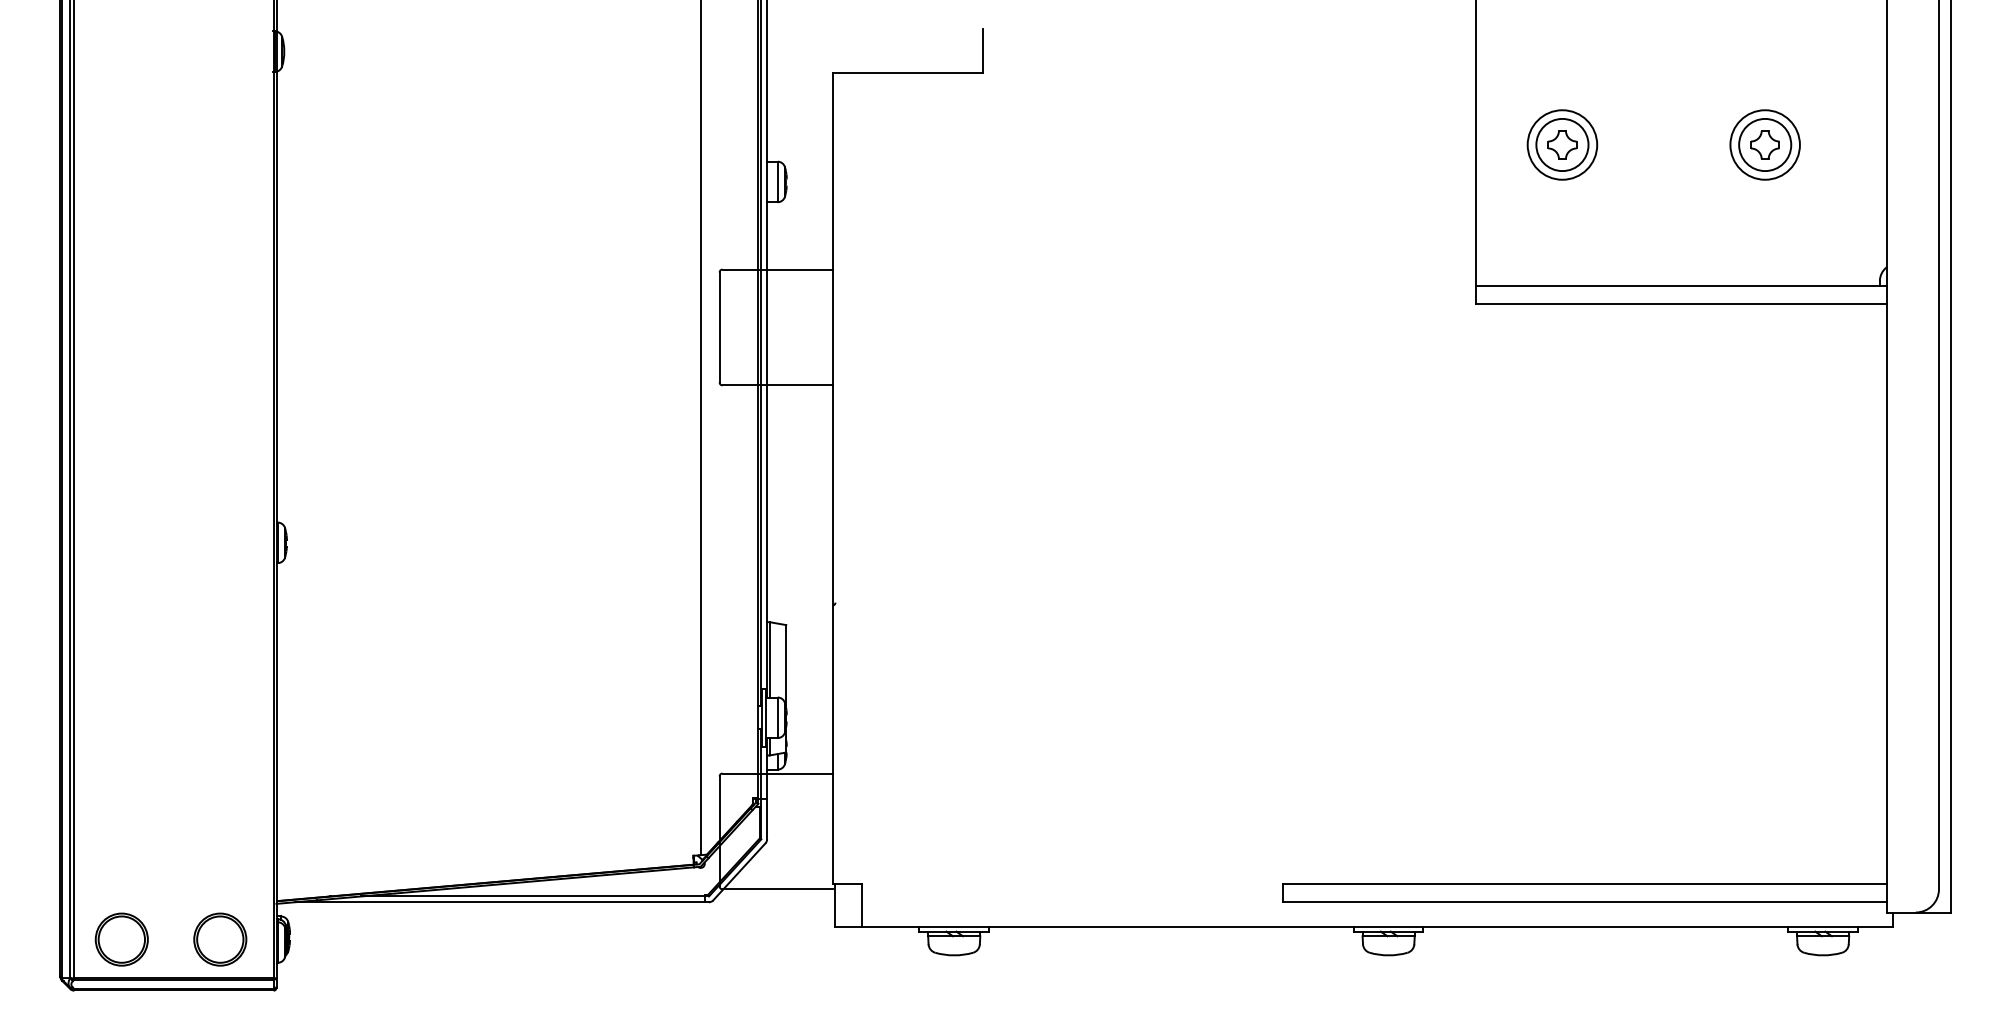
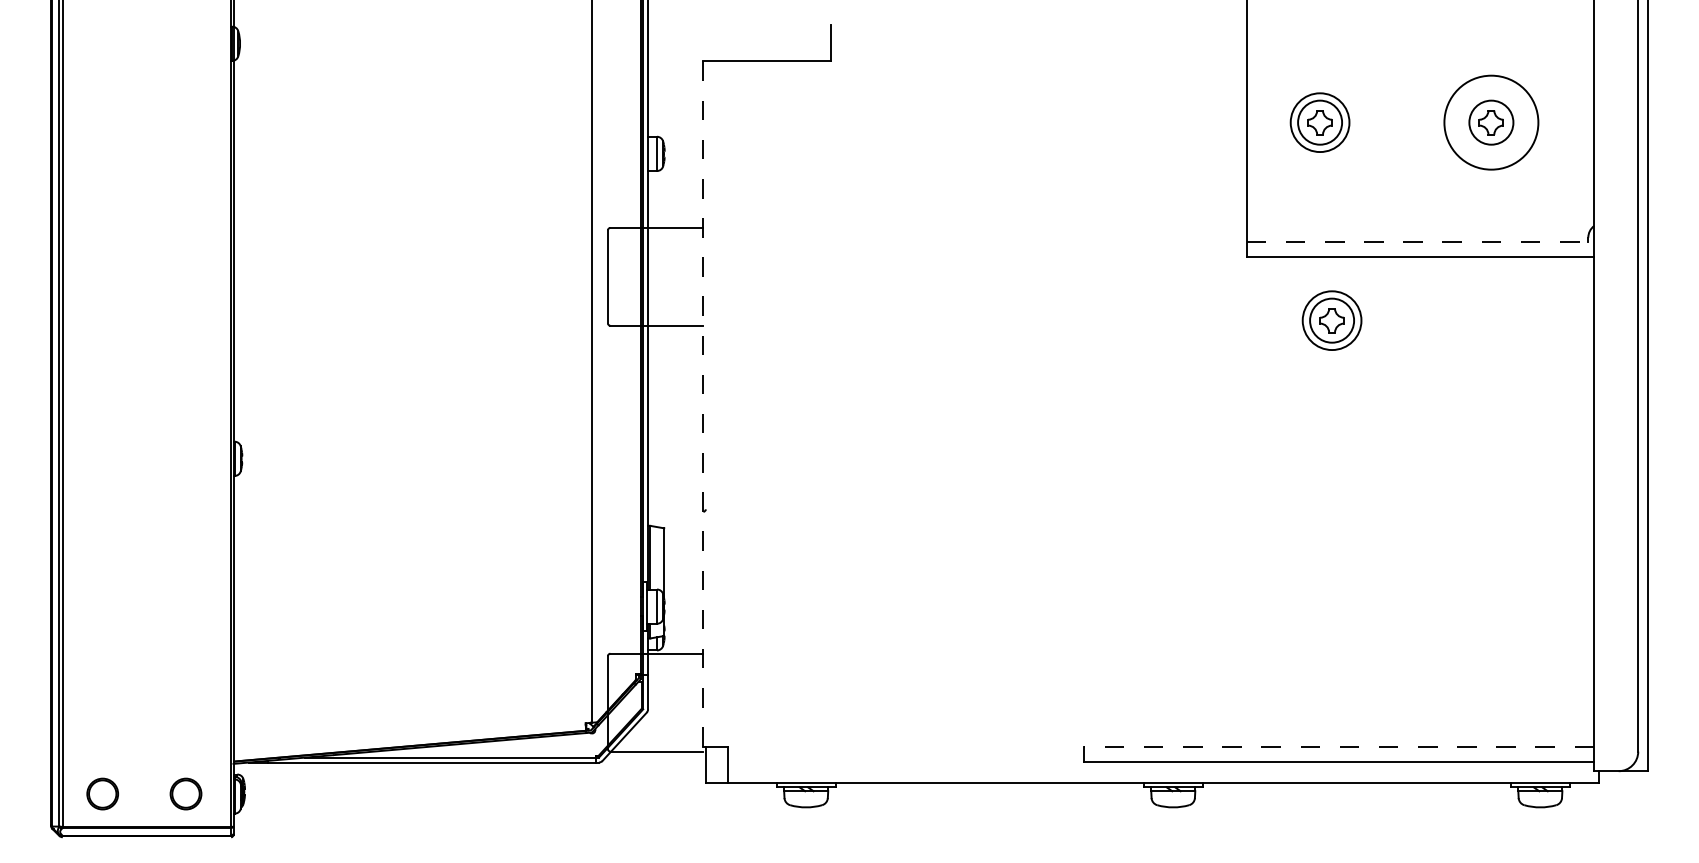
circle: (1765, 144) -> (1491, 122), size x1.6
line: (1681, 285) -> (1420, 241), solid -> dashed
part: (1575, 379) -> (1331, 320), added
line: (832, 478) -> (703, 404), solid -> dashed
line: (1584, 883) -> (1338, 746), solid -> dashed
part: (121, 938) -> (102, 793), size x0.7
part: (219, 938) -> (185, 793), size x0.7

